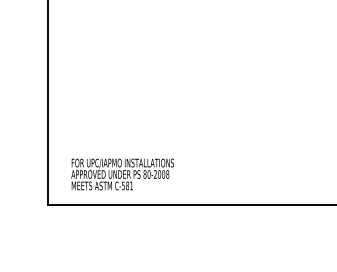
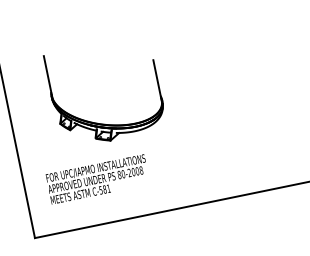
part: (138, 104) -> (102, 123), added
text: (122, 174) -> (97, 179), moved

